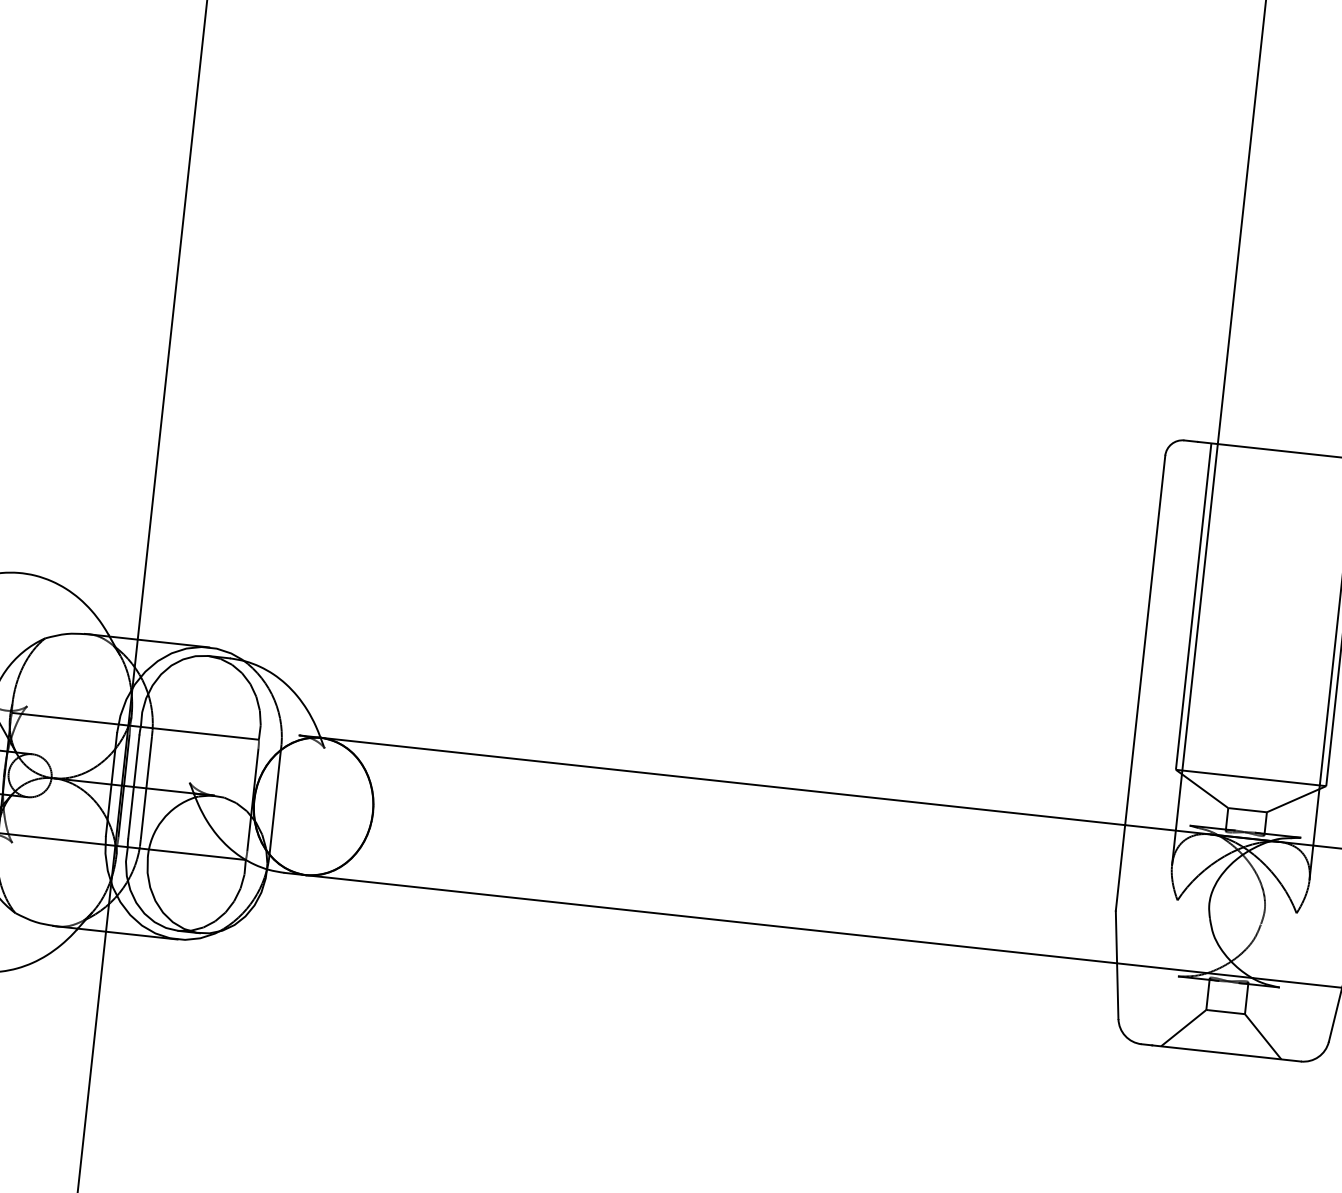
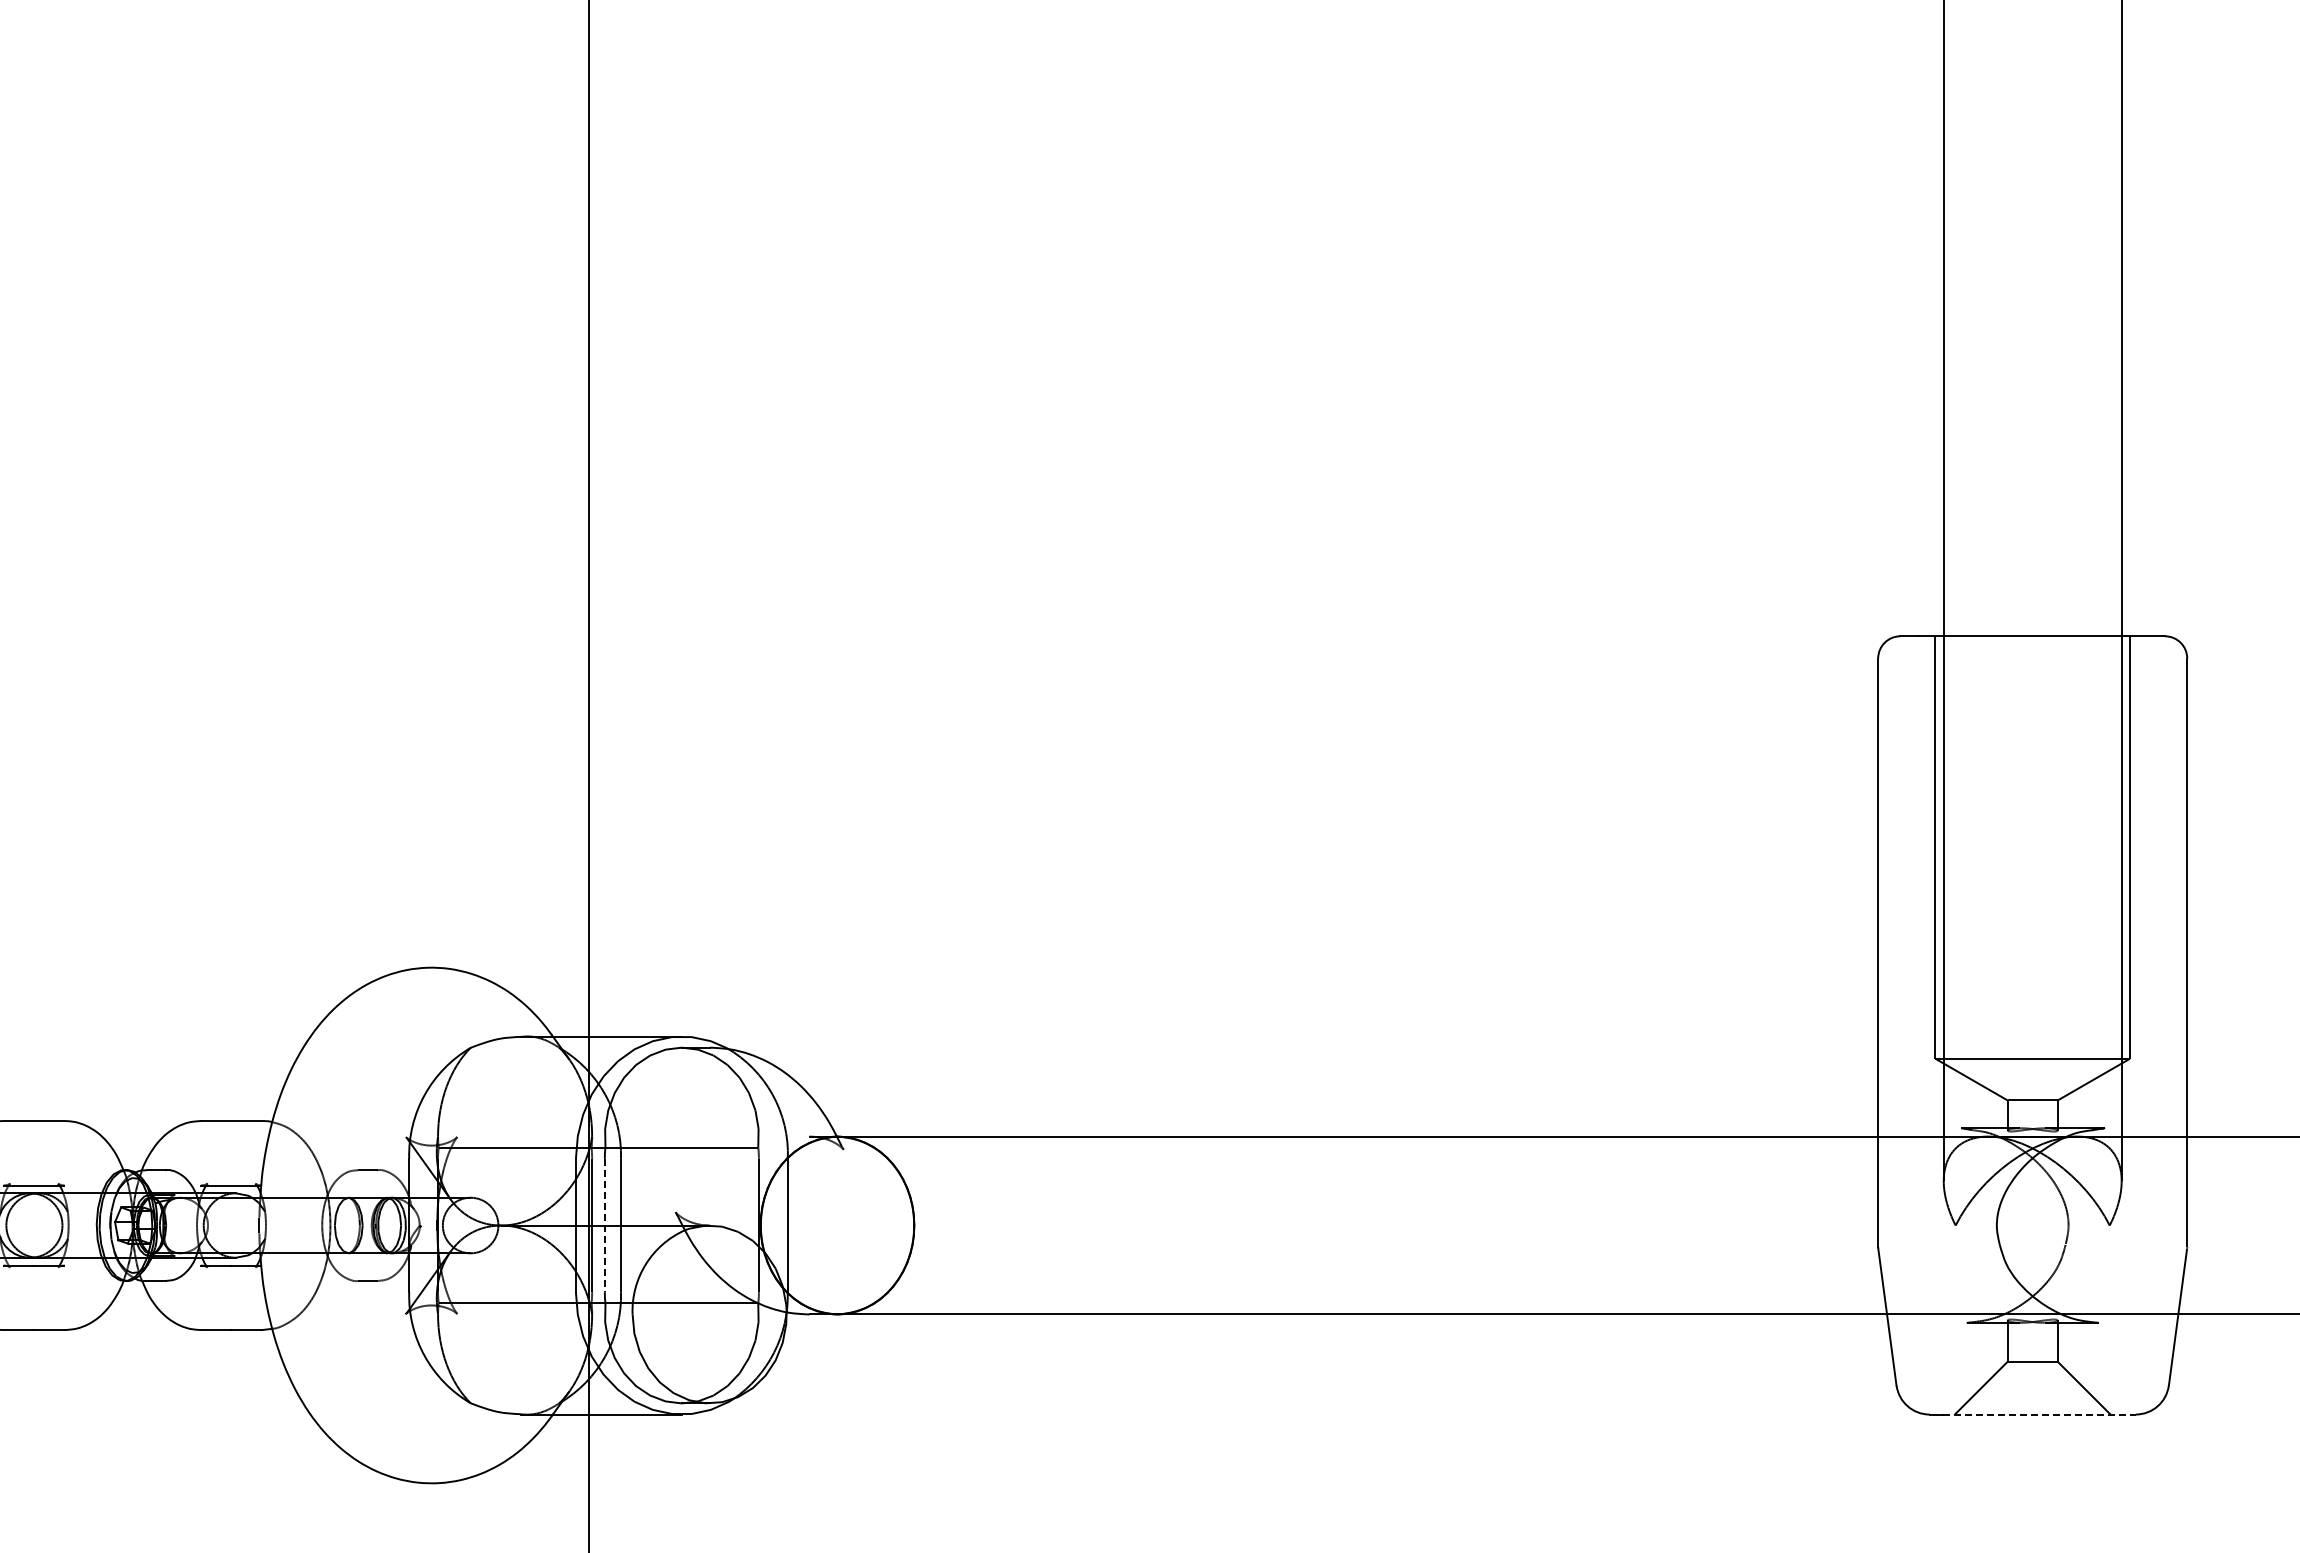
line: (133, 786) -> (604, 1225), solid -> dashed
line: (1227, 1053) -> (2040, 1414), solid -> dashed

